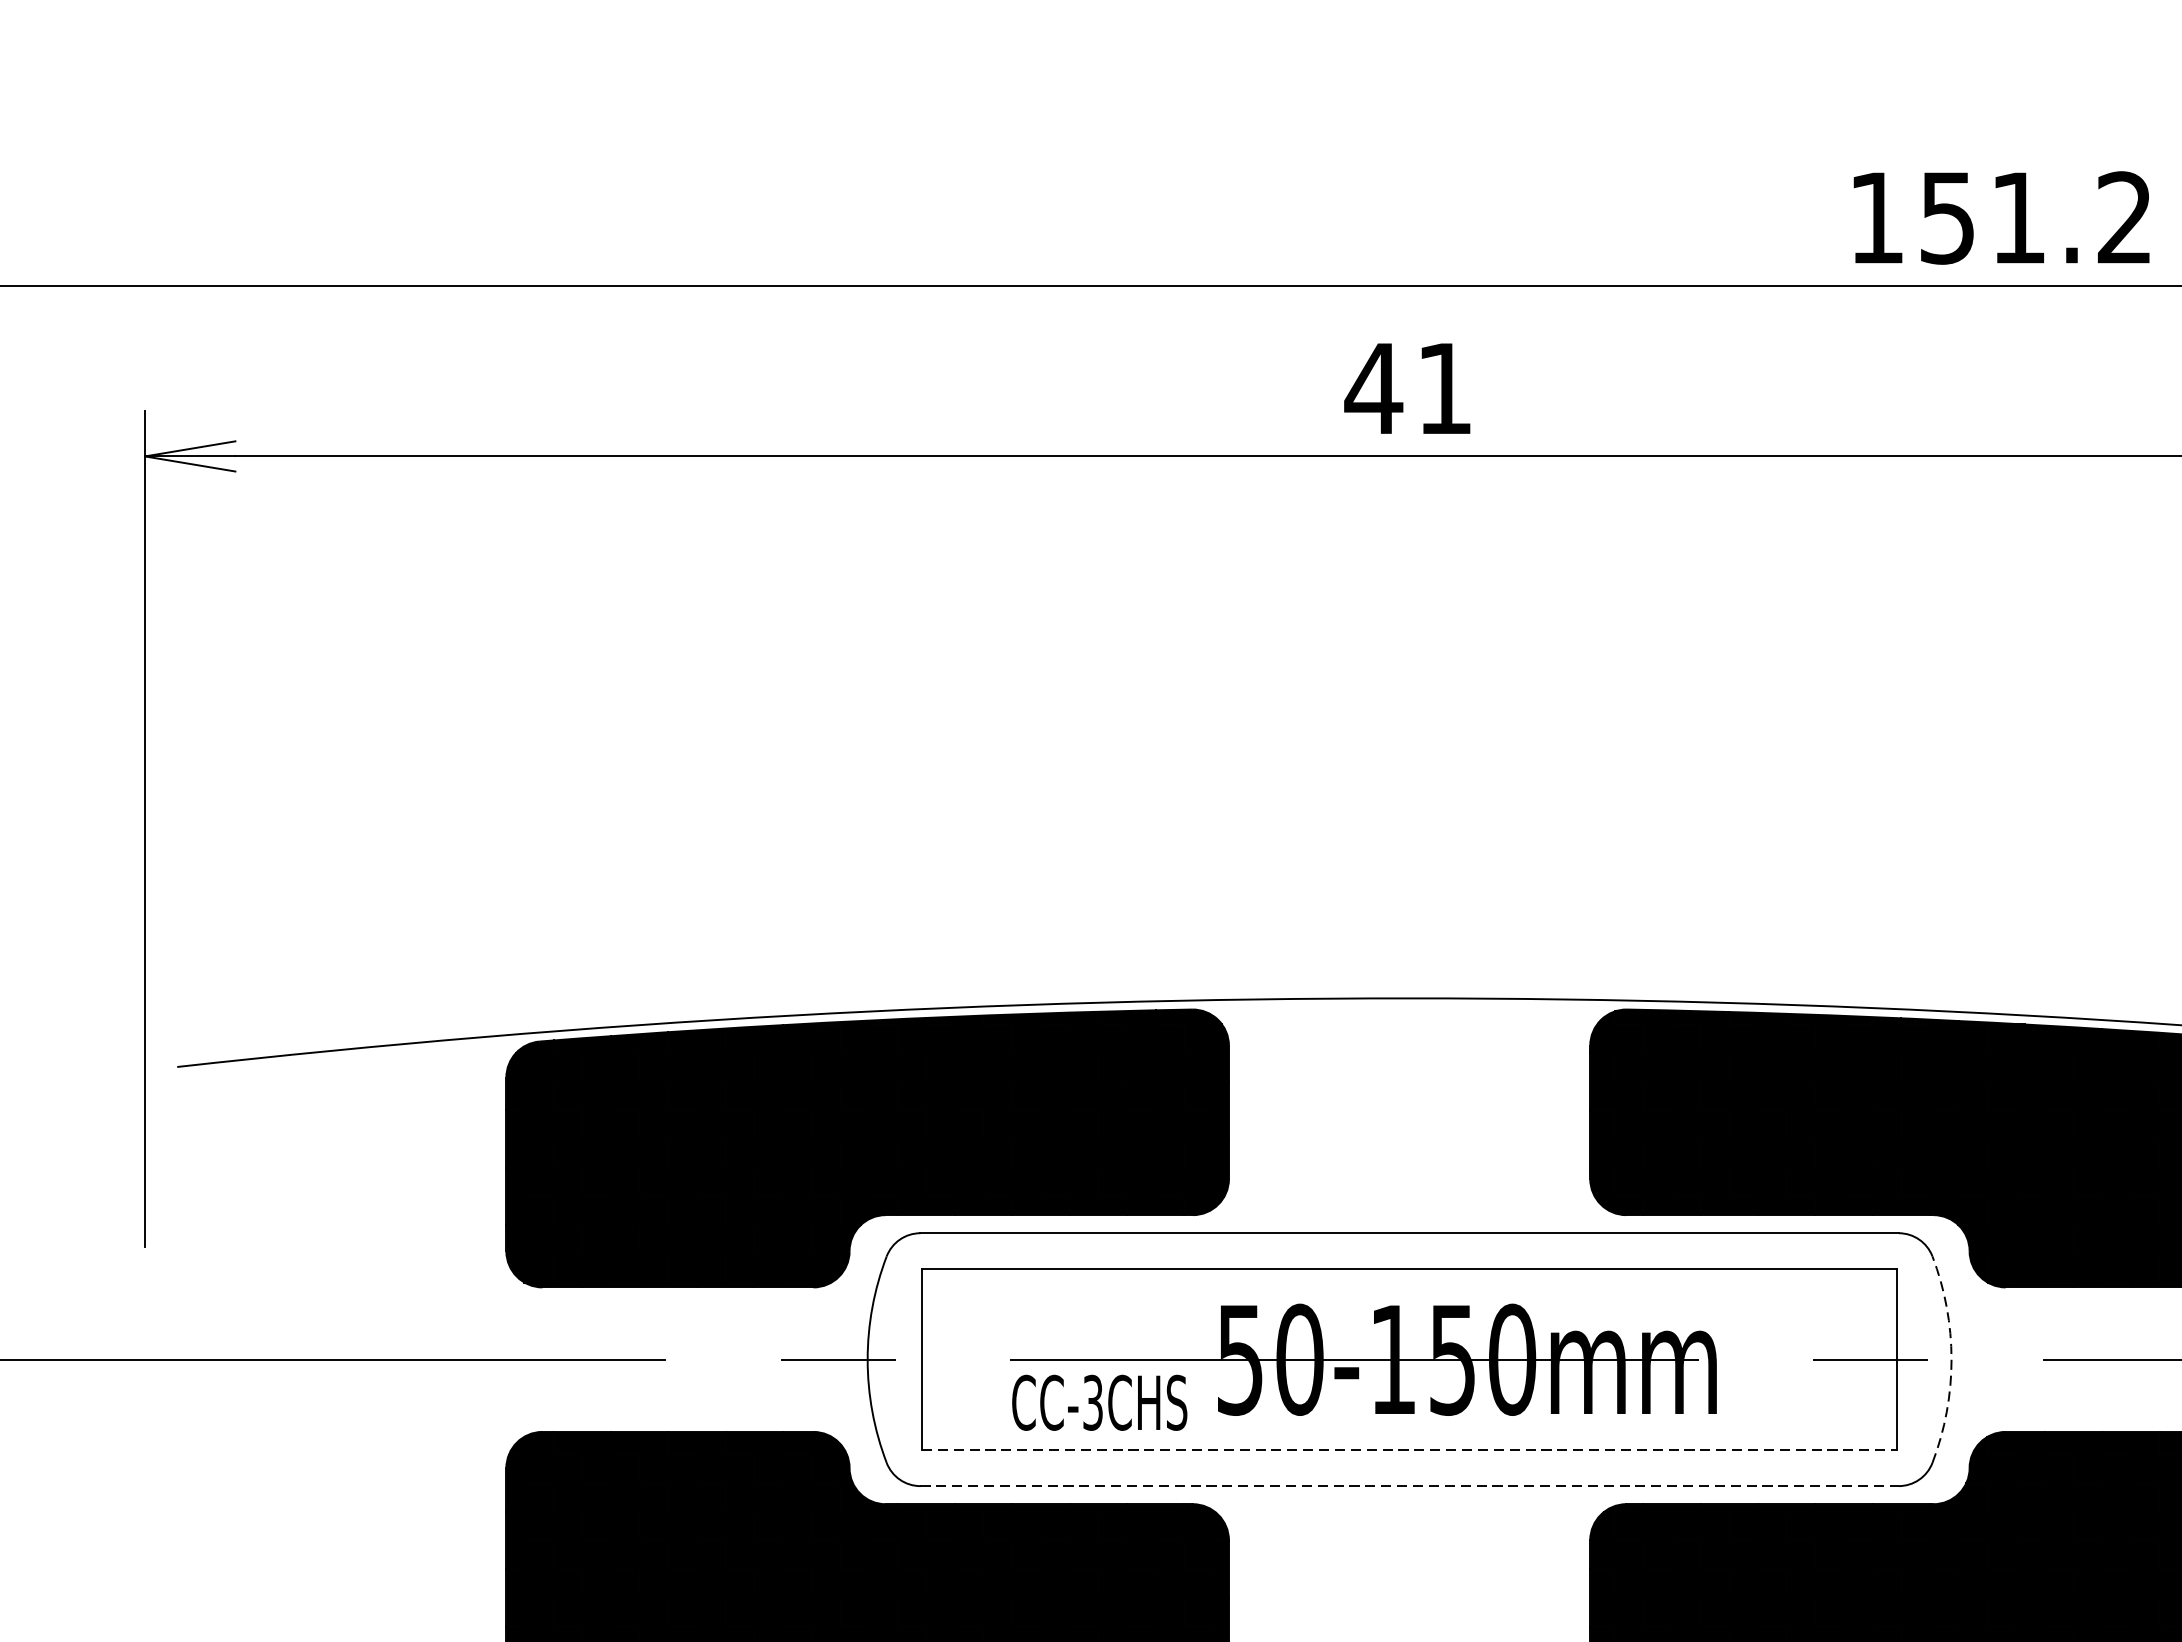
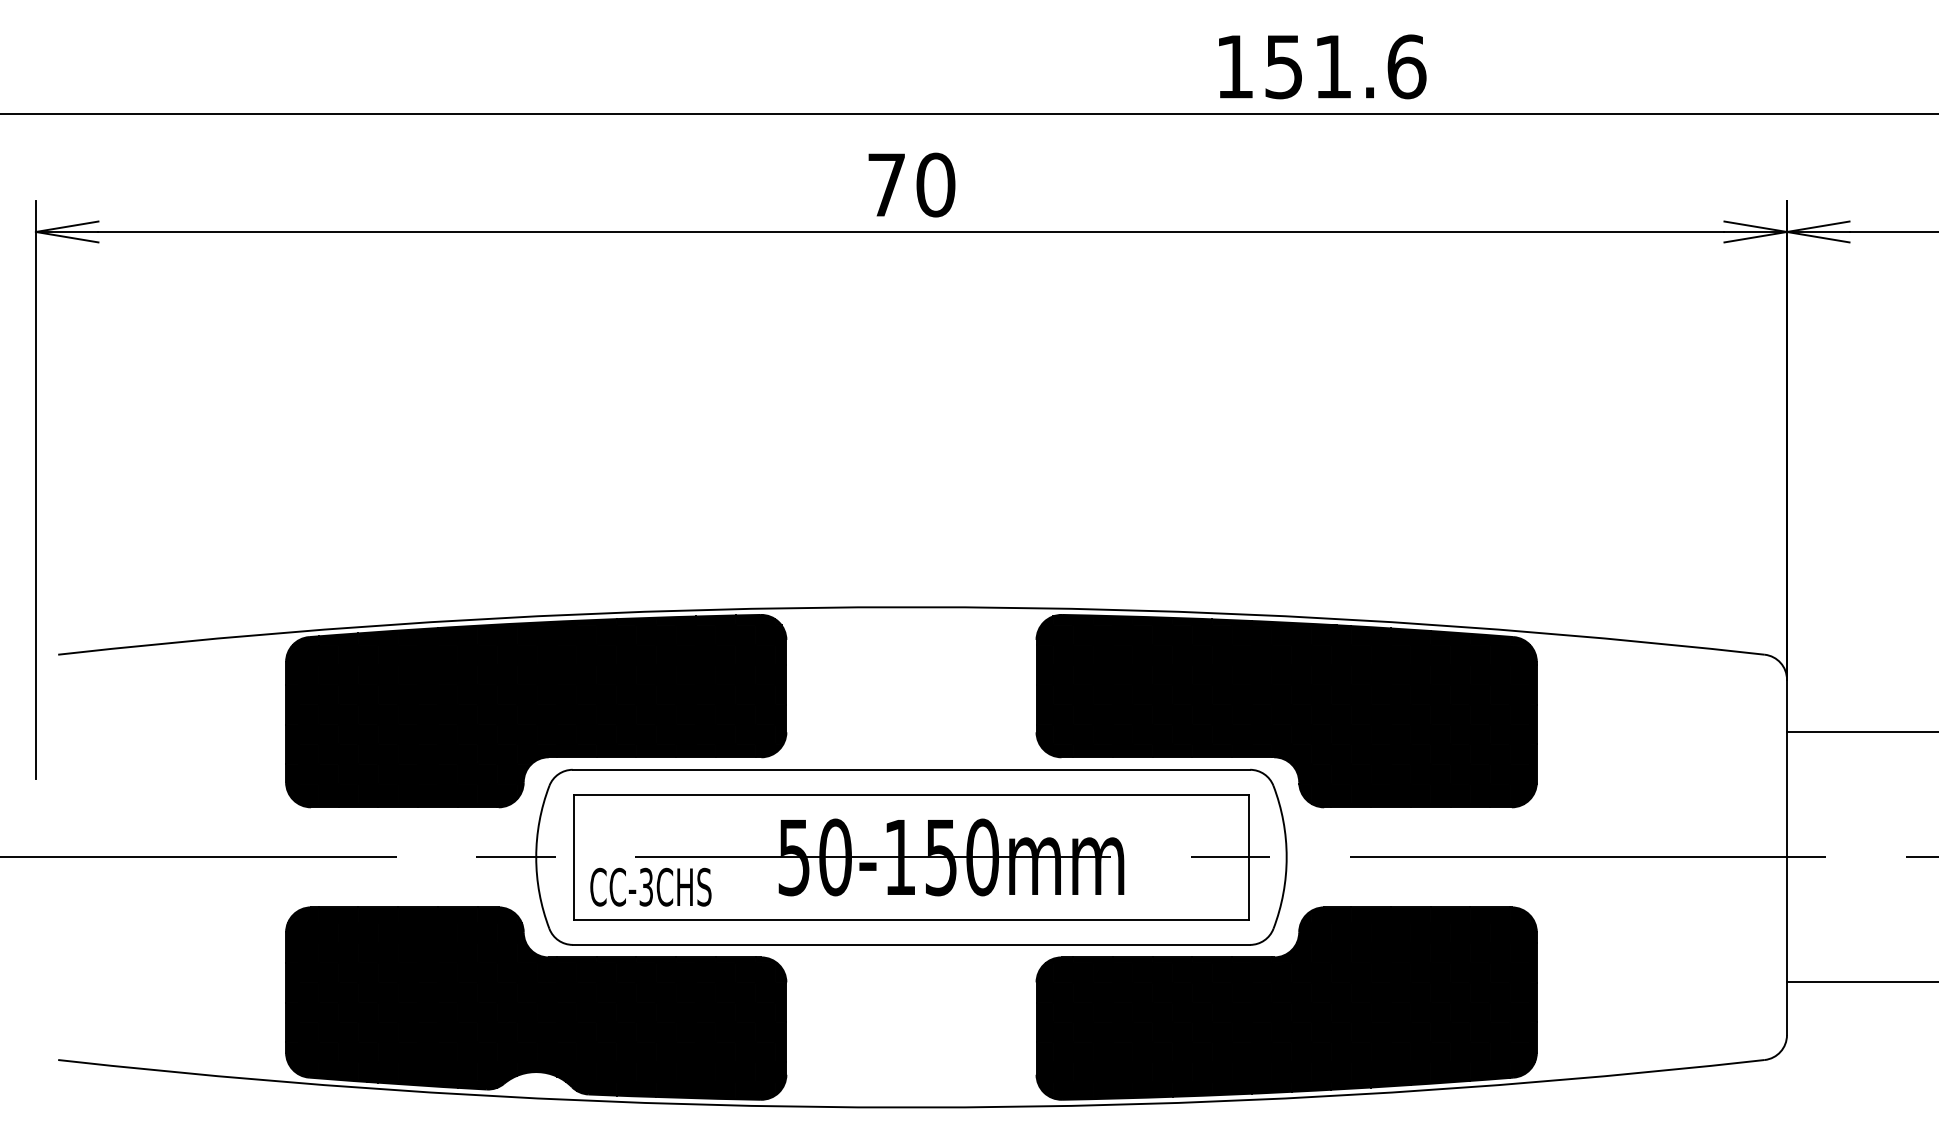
text: (2124, 217) -> (1406, 66), 151.2 -> 151.6
text: (1408, 387) -> (910, 184), 41 -> 70
arc: (1951, 1359) -> (1286, 857), dashed -> solid
text: (1099, 1401) -> (650, 886), moved
line: (1409, 1449) -> (911, 919), dashed -> solid
line: (1409, 1485) -> (911, 944), dashed -> solid

